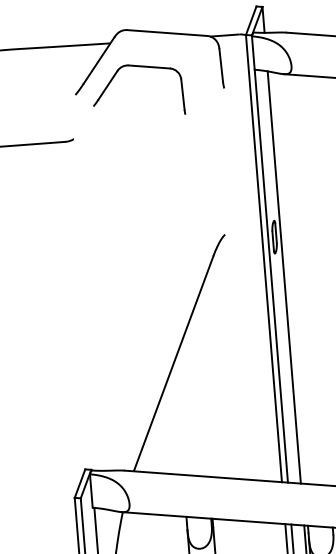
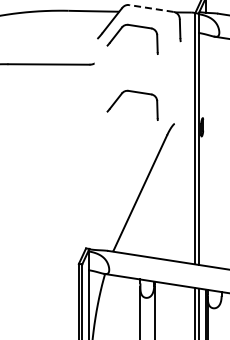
line: (165, 33) -> (150, 8), solid -> dashed
part: (145, 185) -> (132, 92), added
line: (283, 277) -> (205, 150), removed

